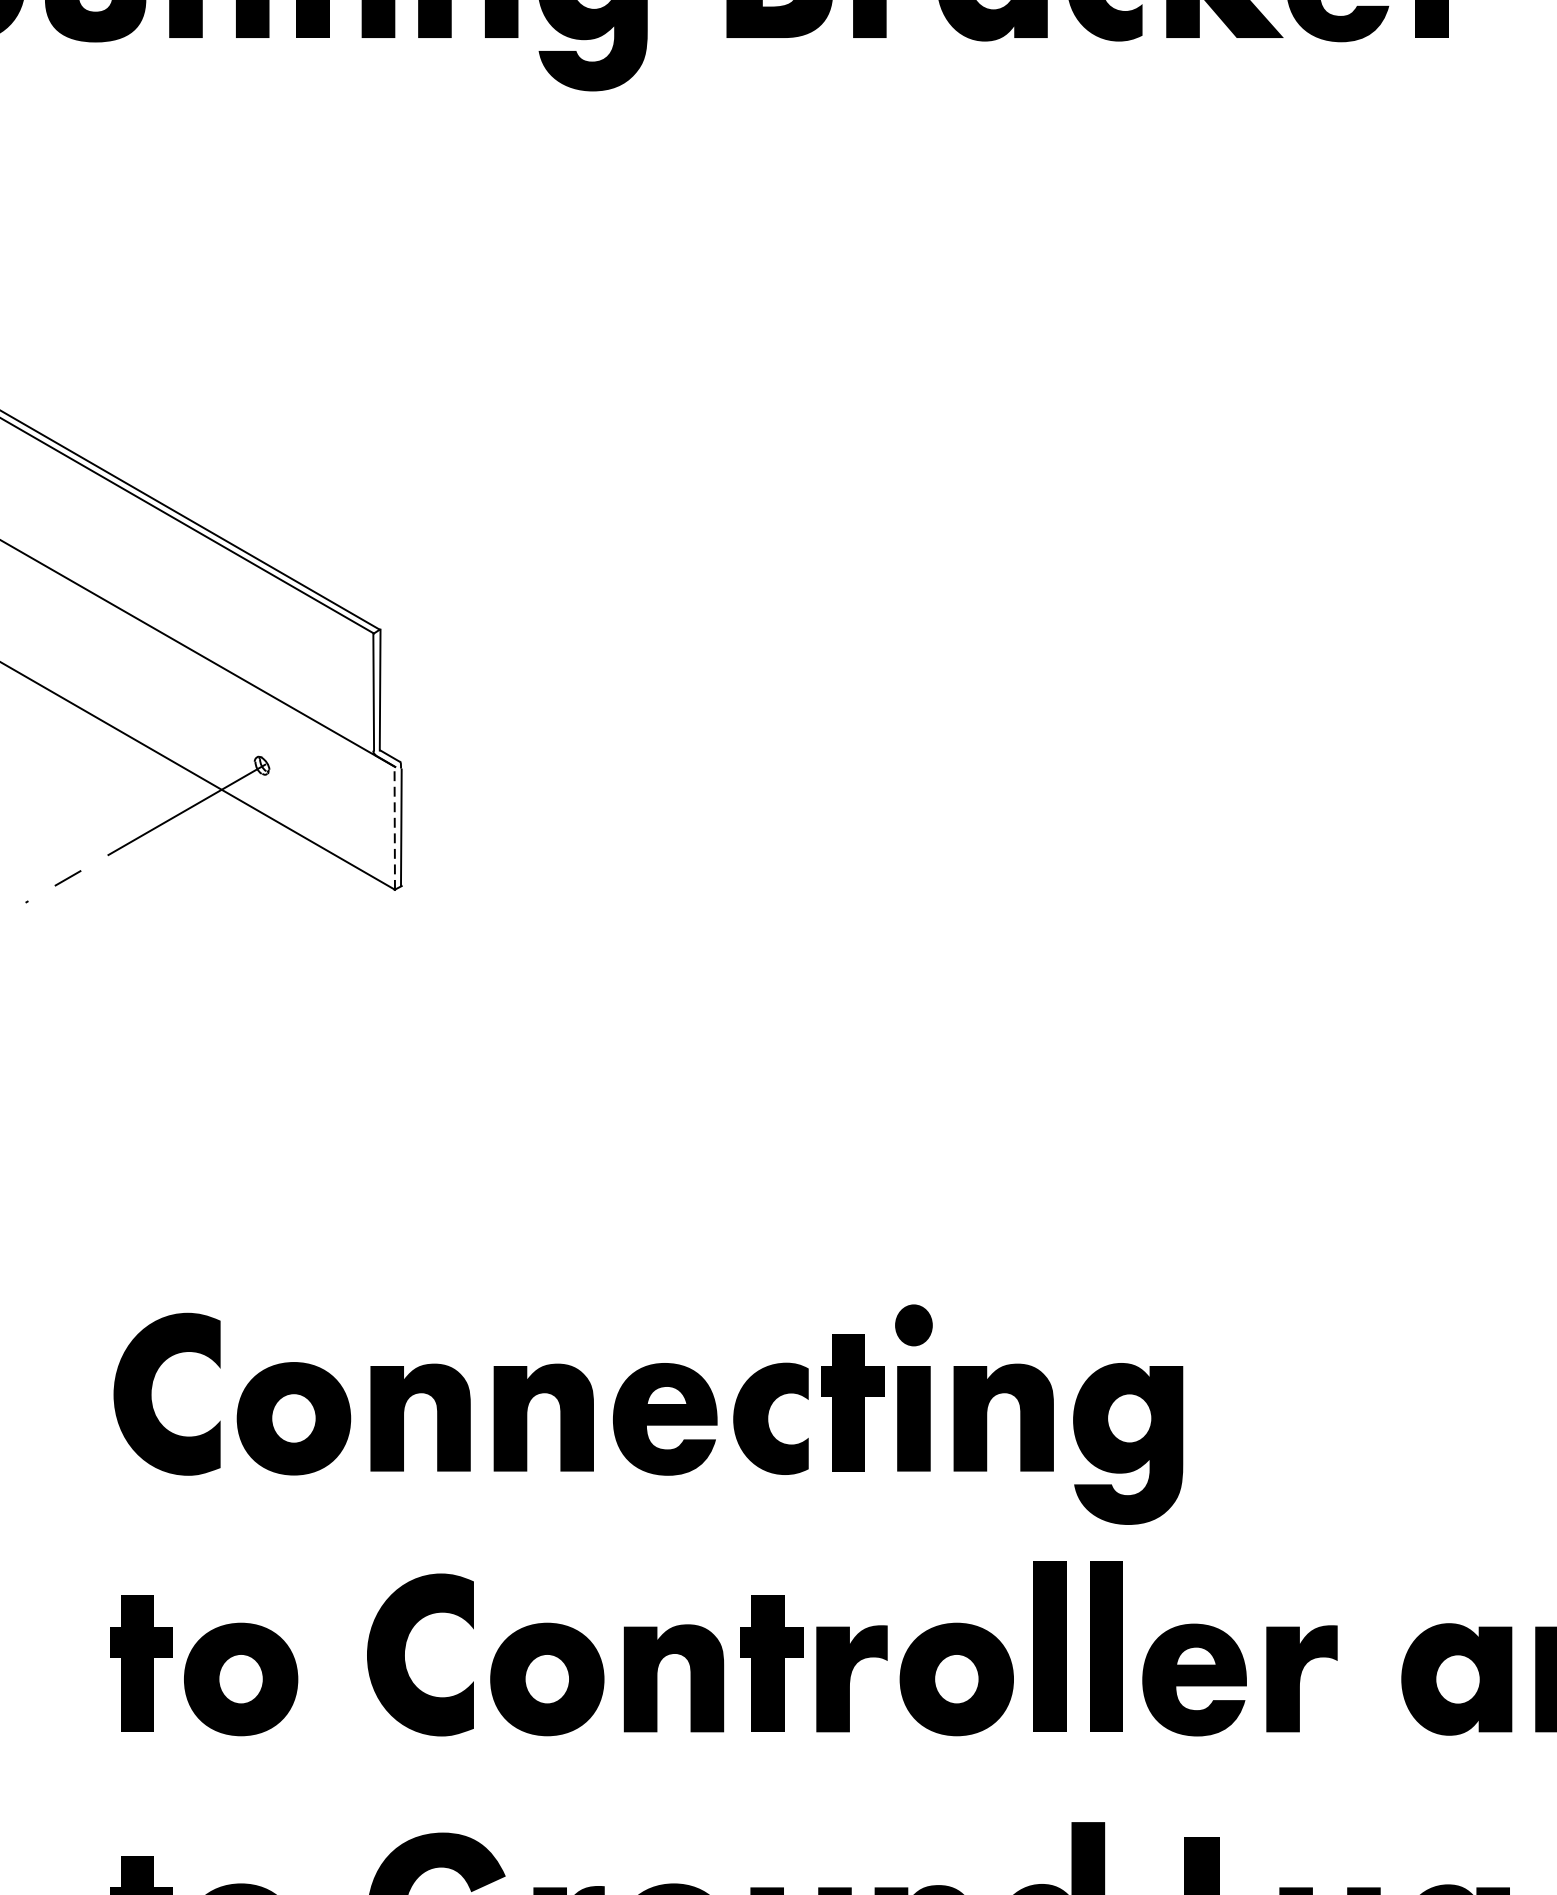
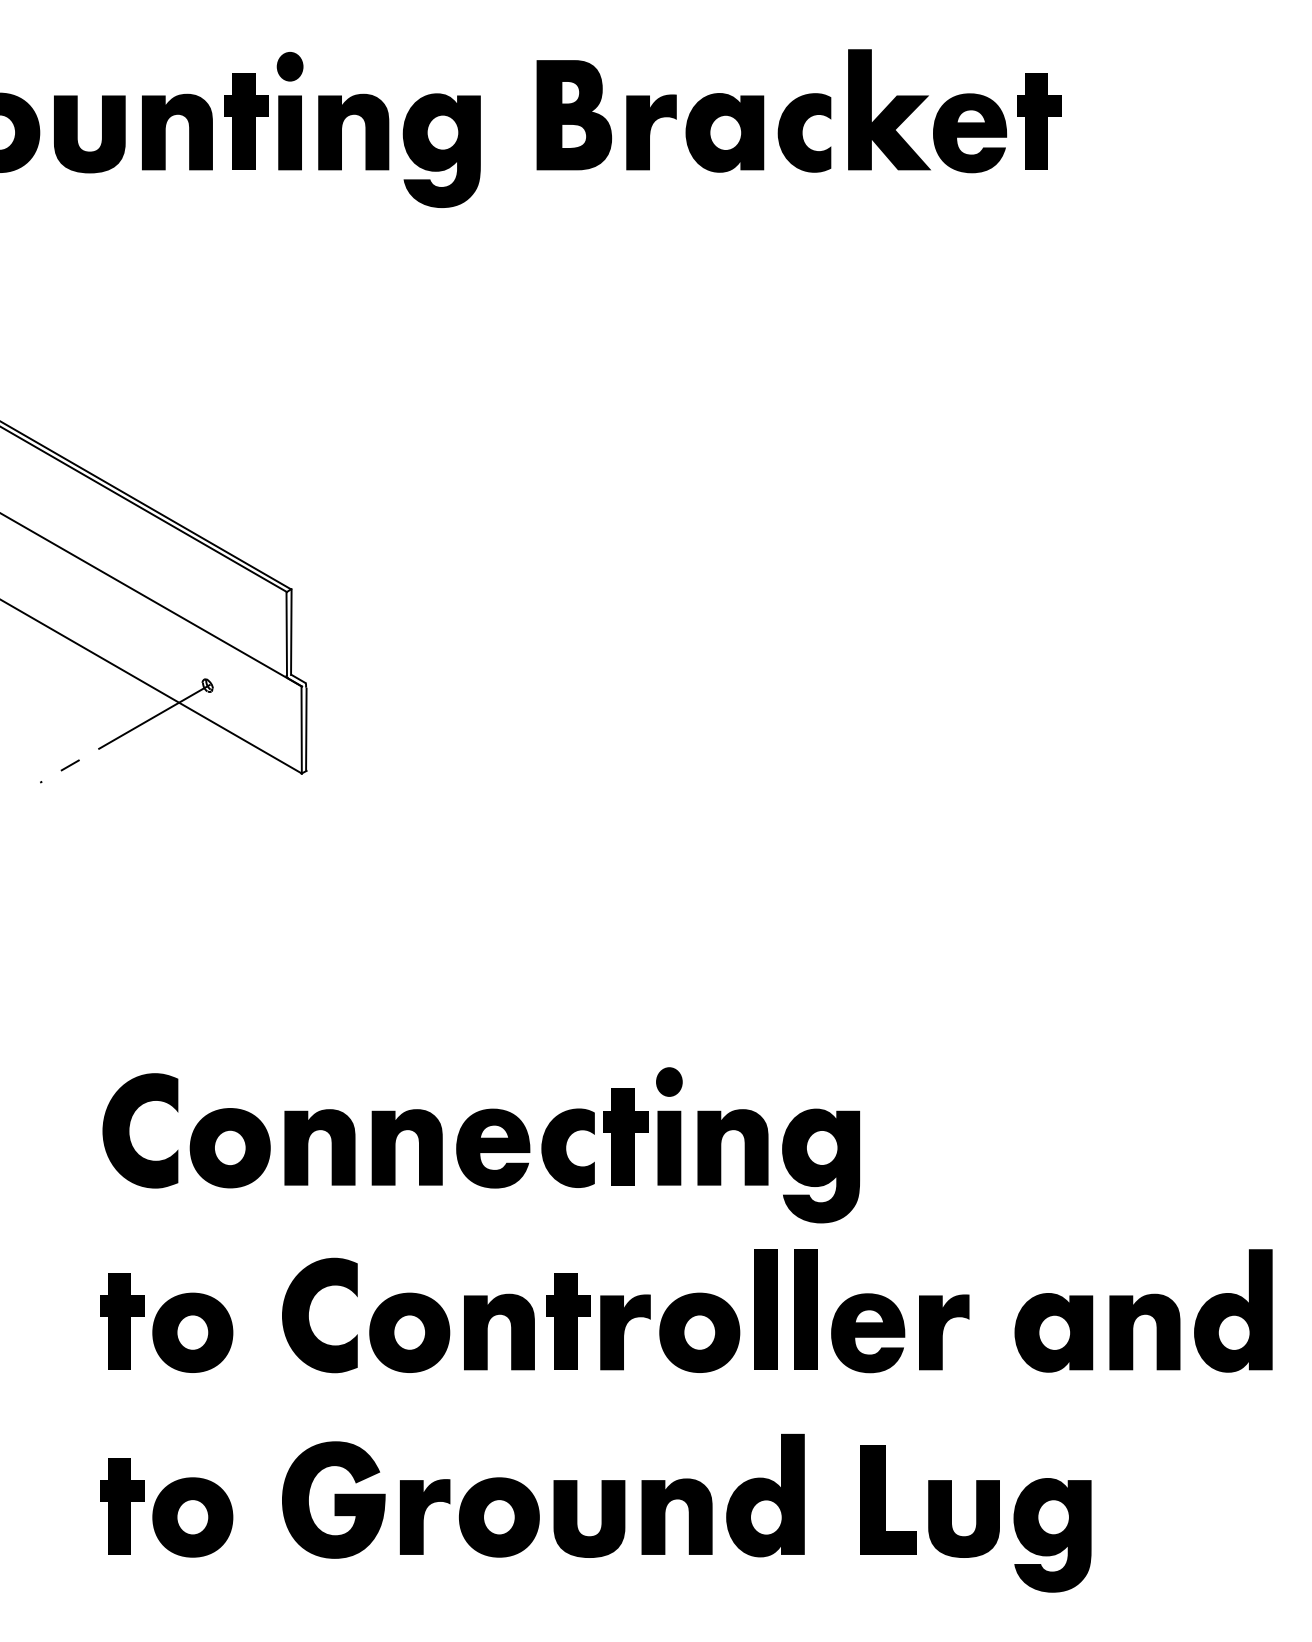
line: (394, 829) -> (301, 730), dashed -> solid

